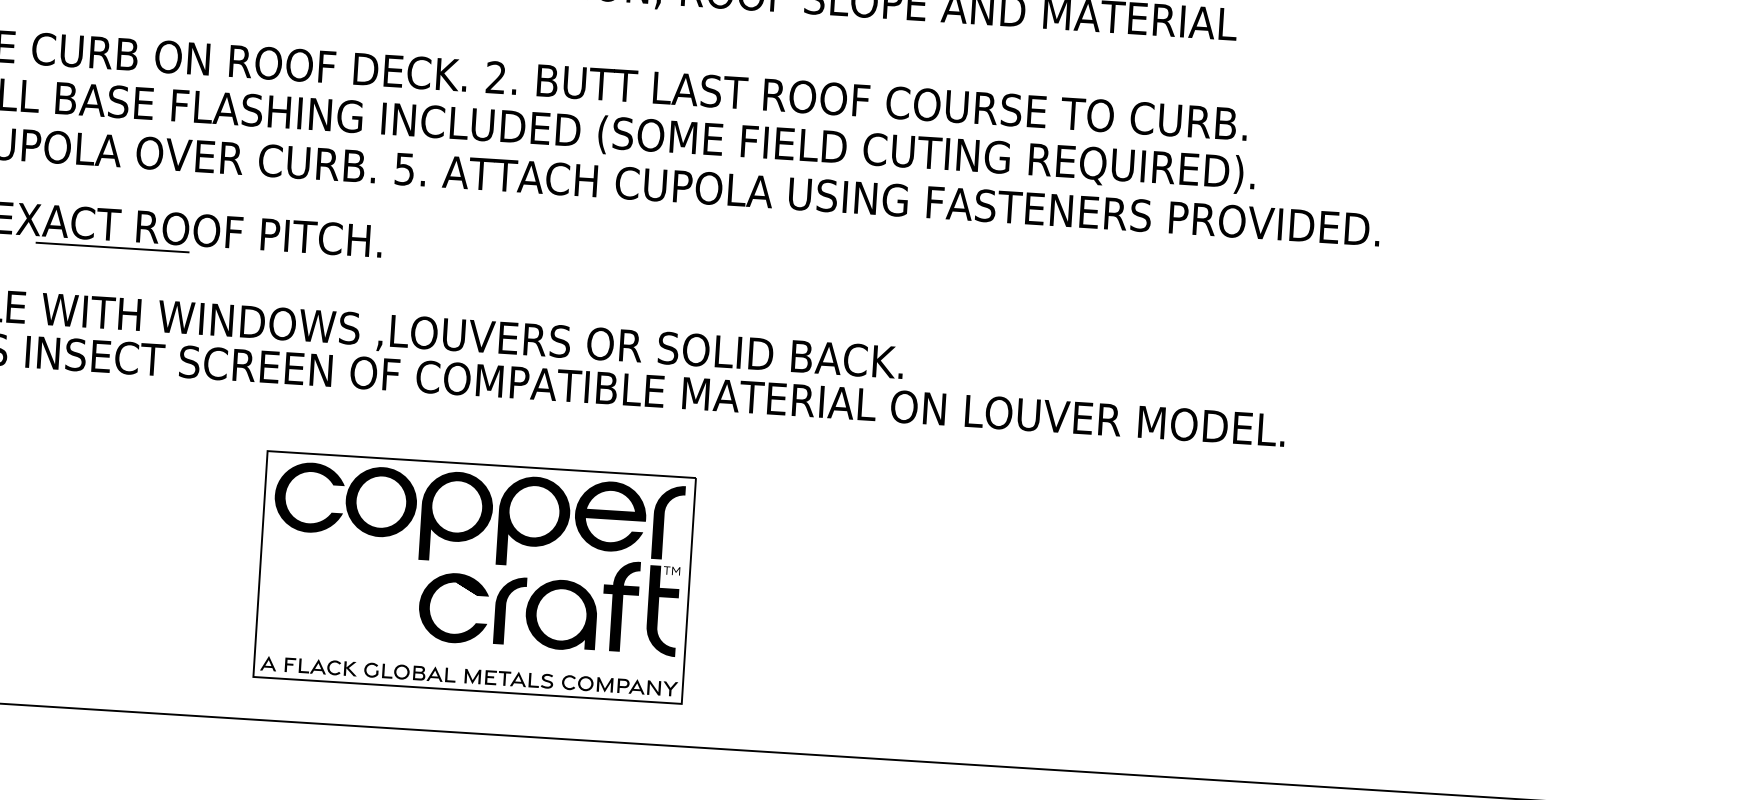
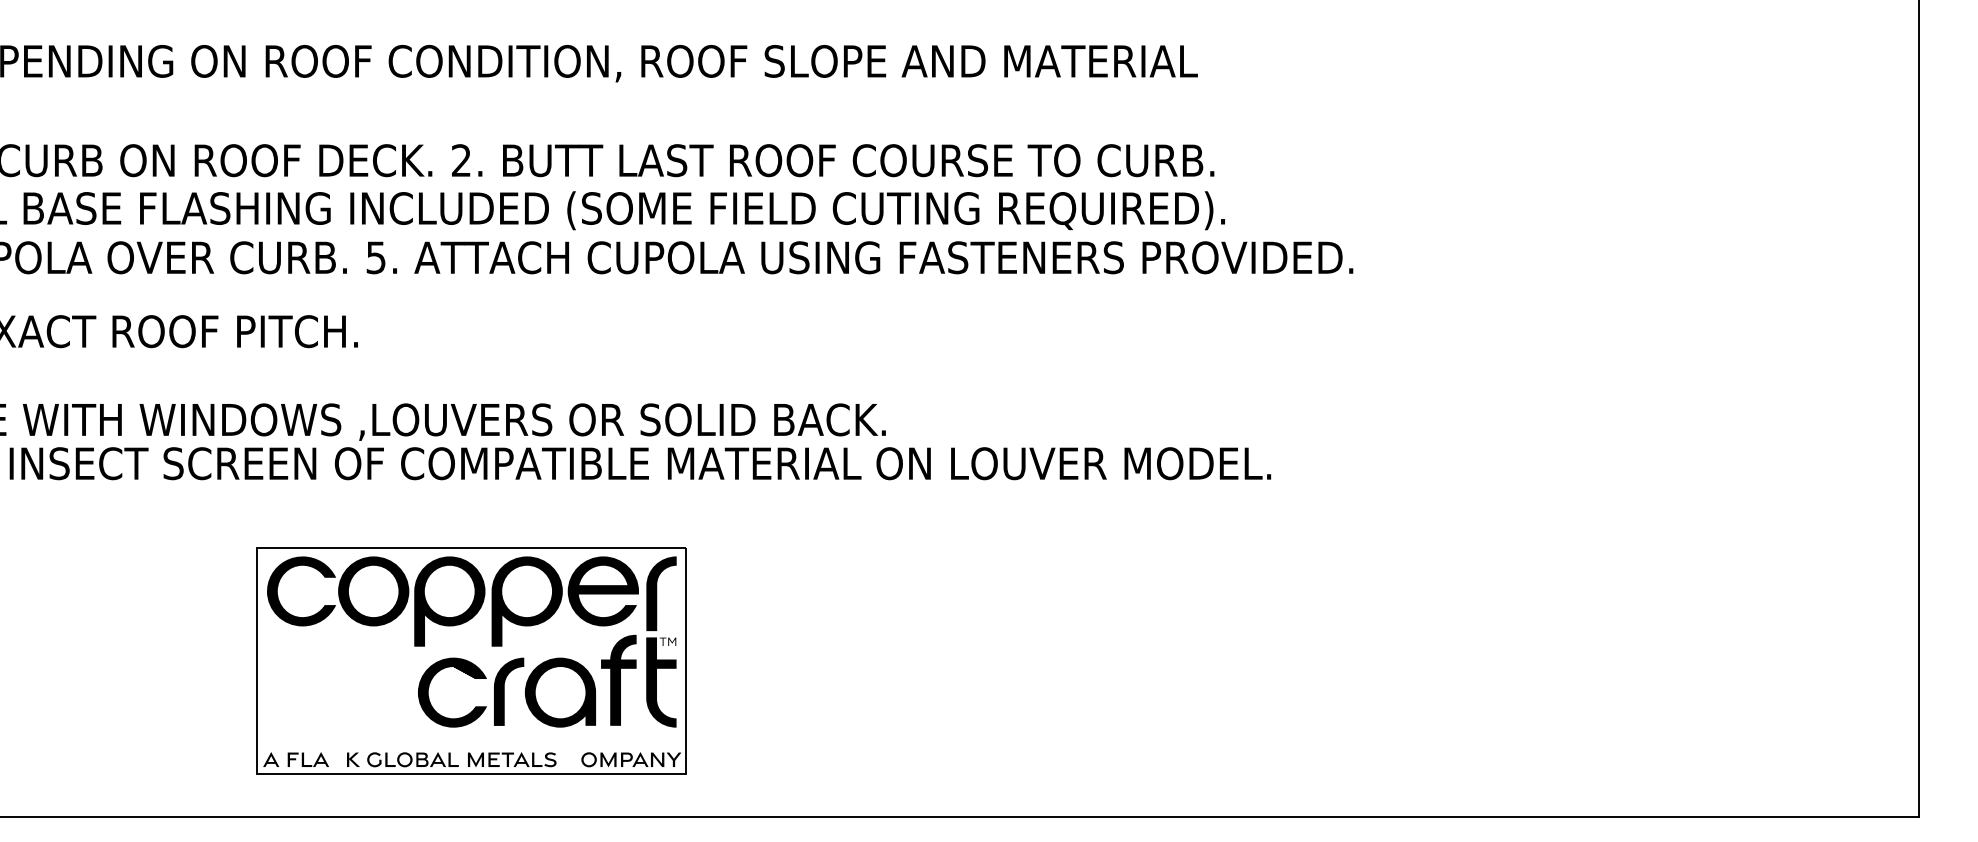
line: (112, 247) -> (89, 354), removed
fill: (333, 667) -> (336, 759), removed
fill: (569, 682) -> (572, 759), removed

